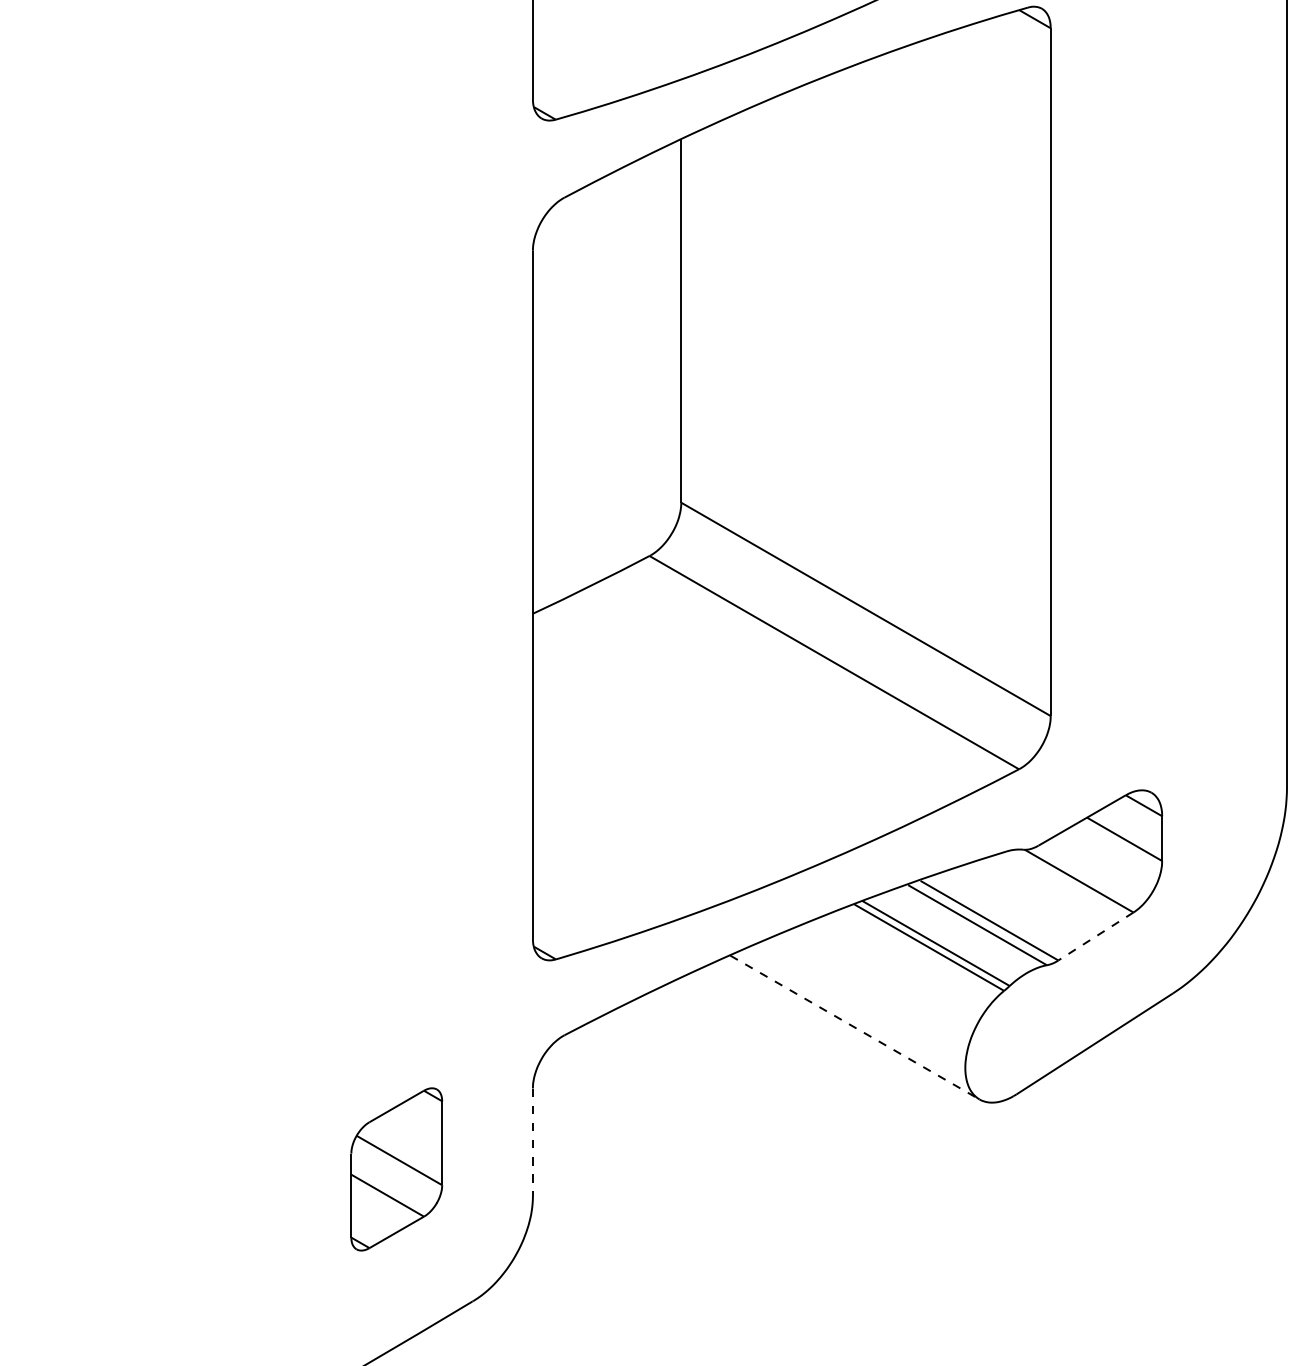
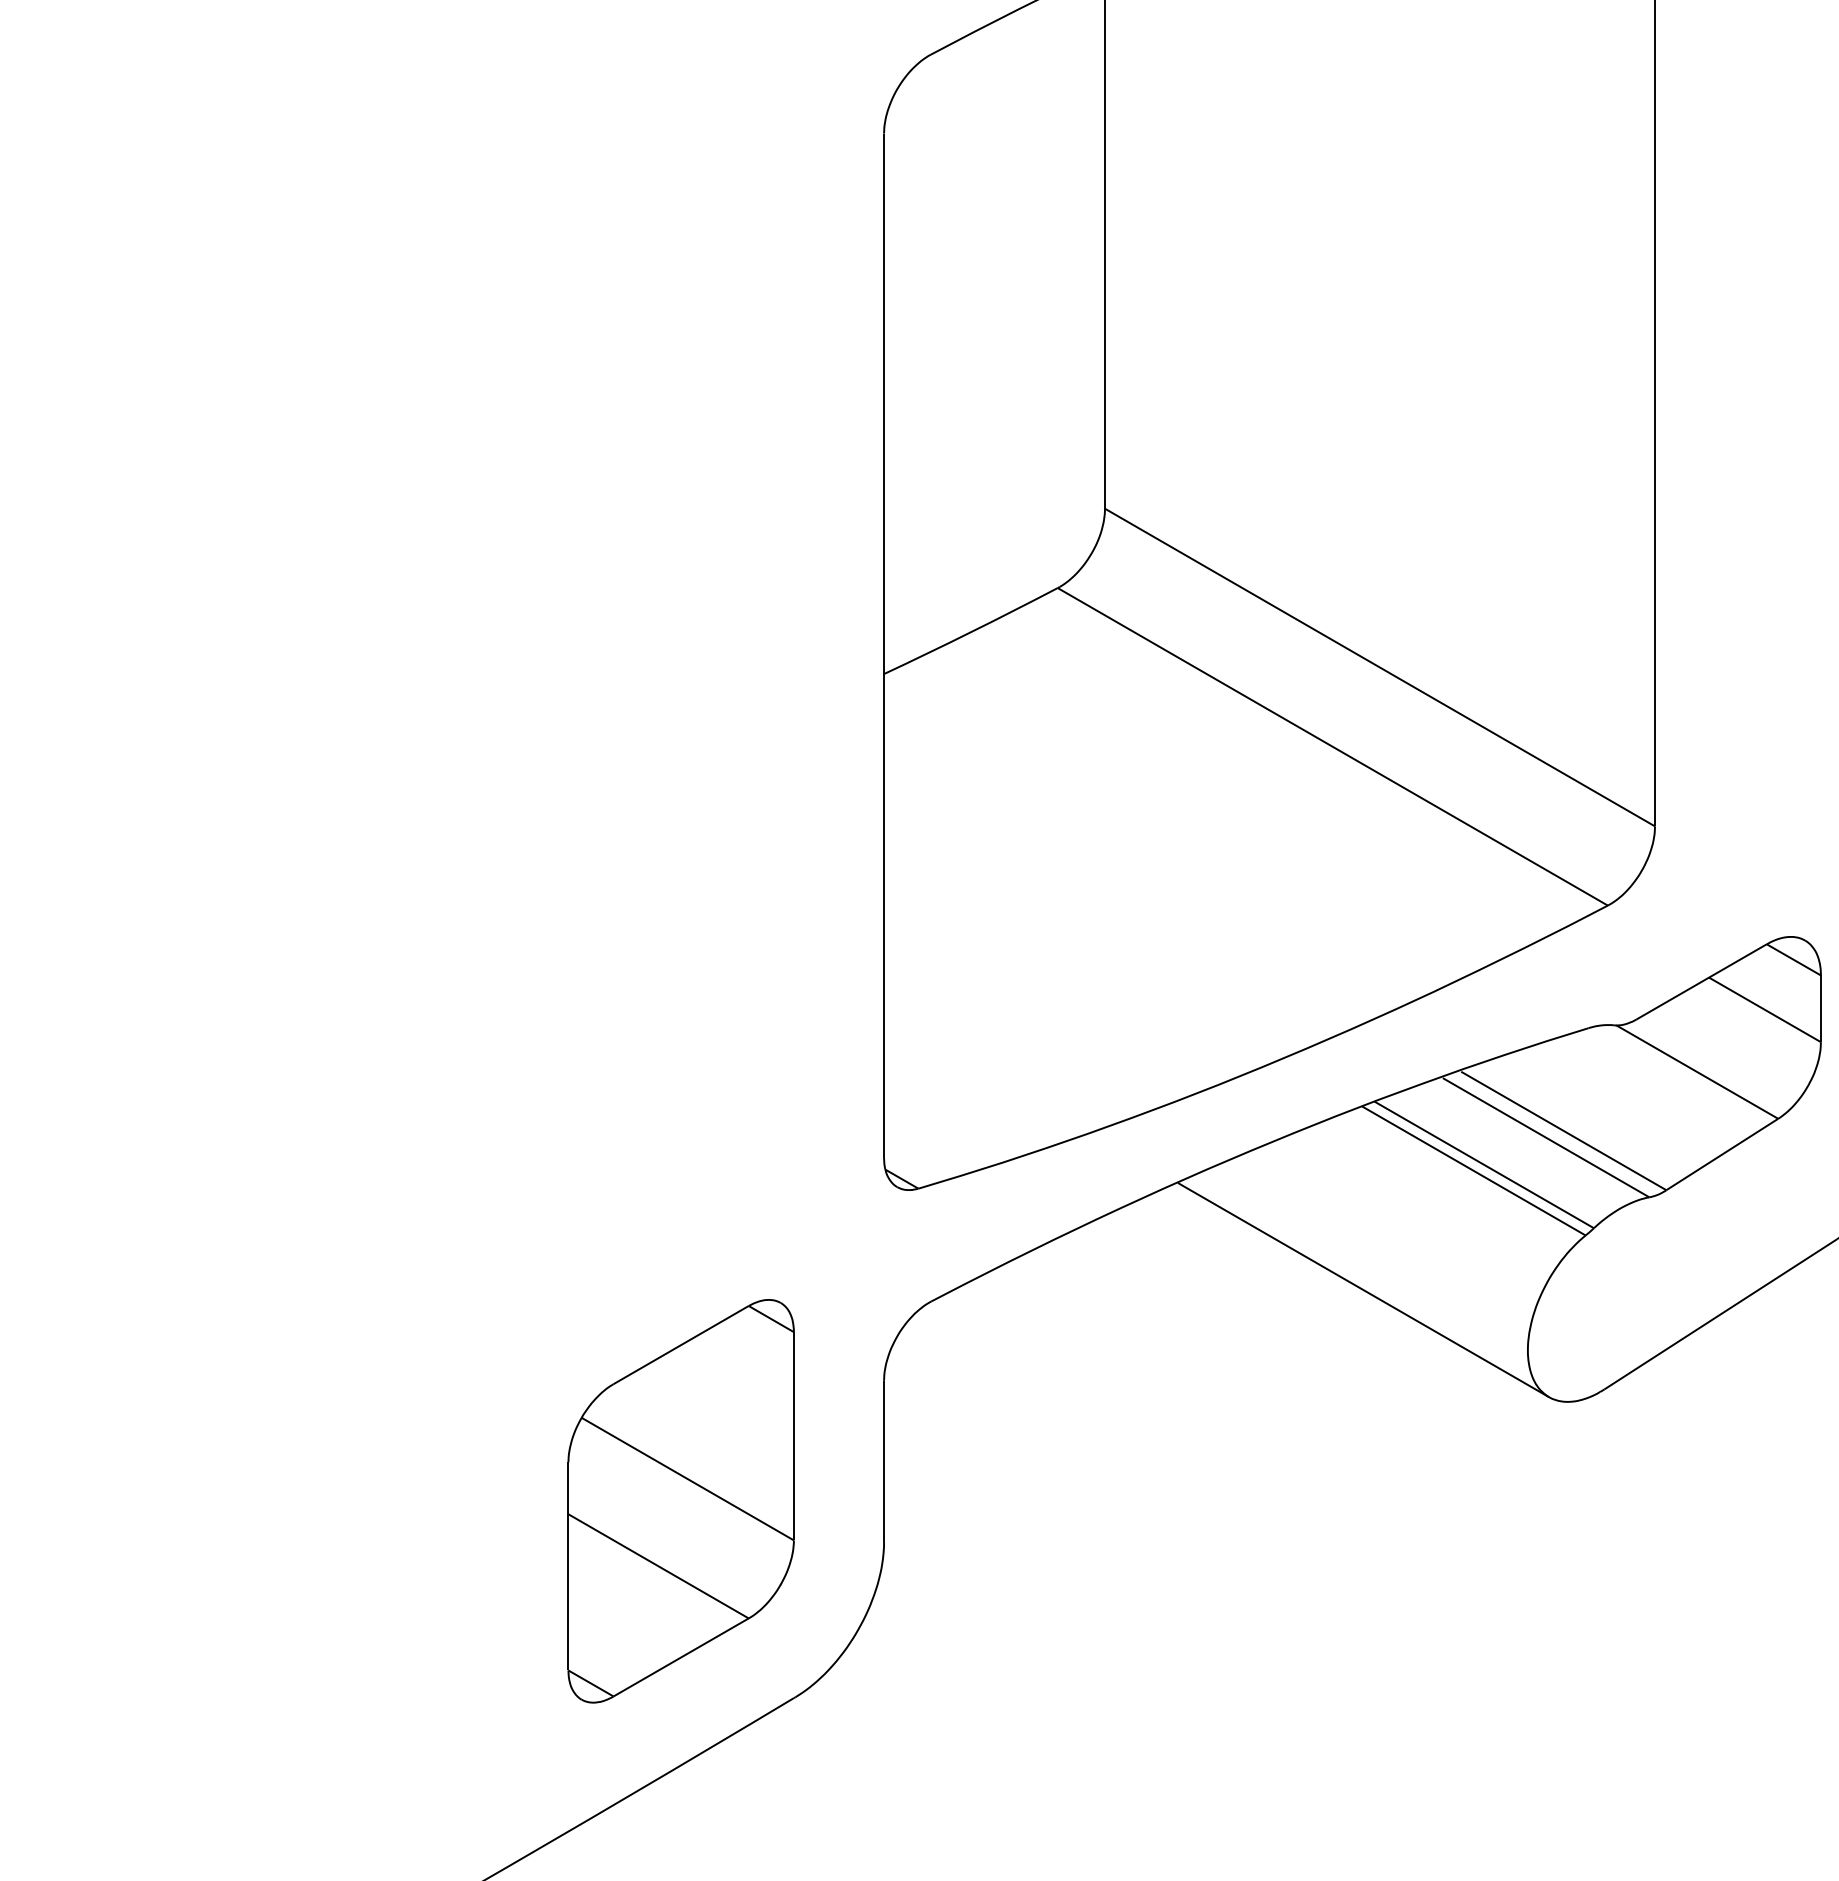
line: (1095, 936) -> (1721, 1154), dashed -> solid
line: (854, 1027) -> (1362, 1290), dashed -> solid
line: (532, 1143) -> (883, 1462), dashed -> solid
part: (396, 1169) -> (680, 1501), size x1.67

